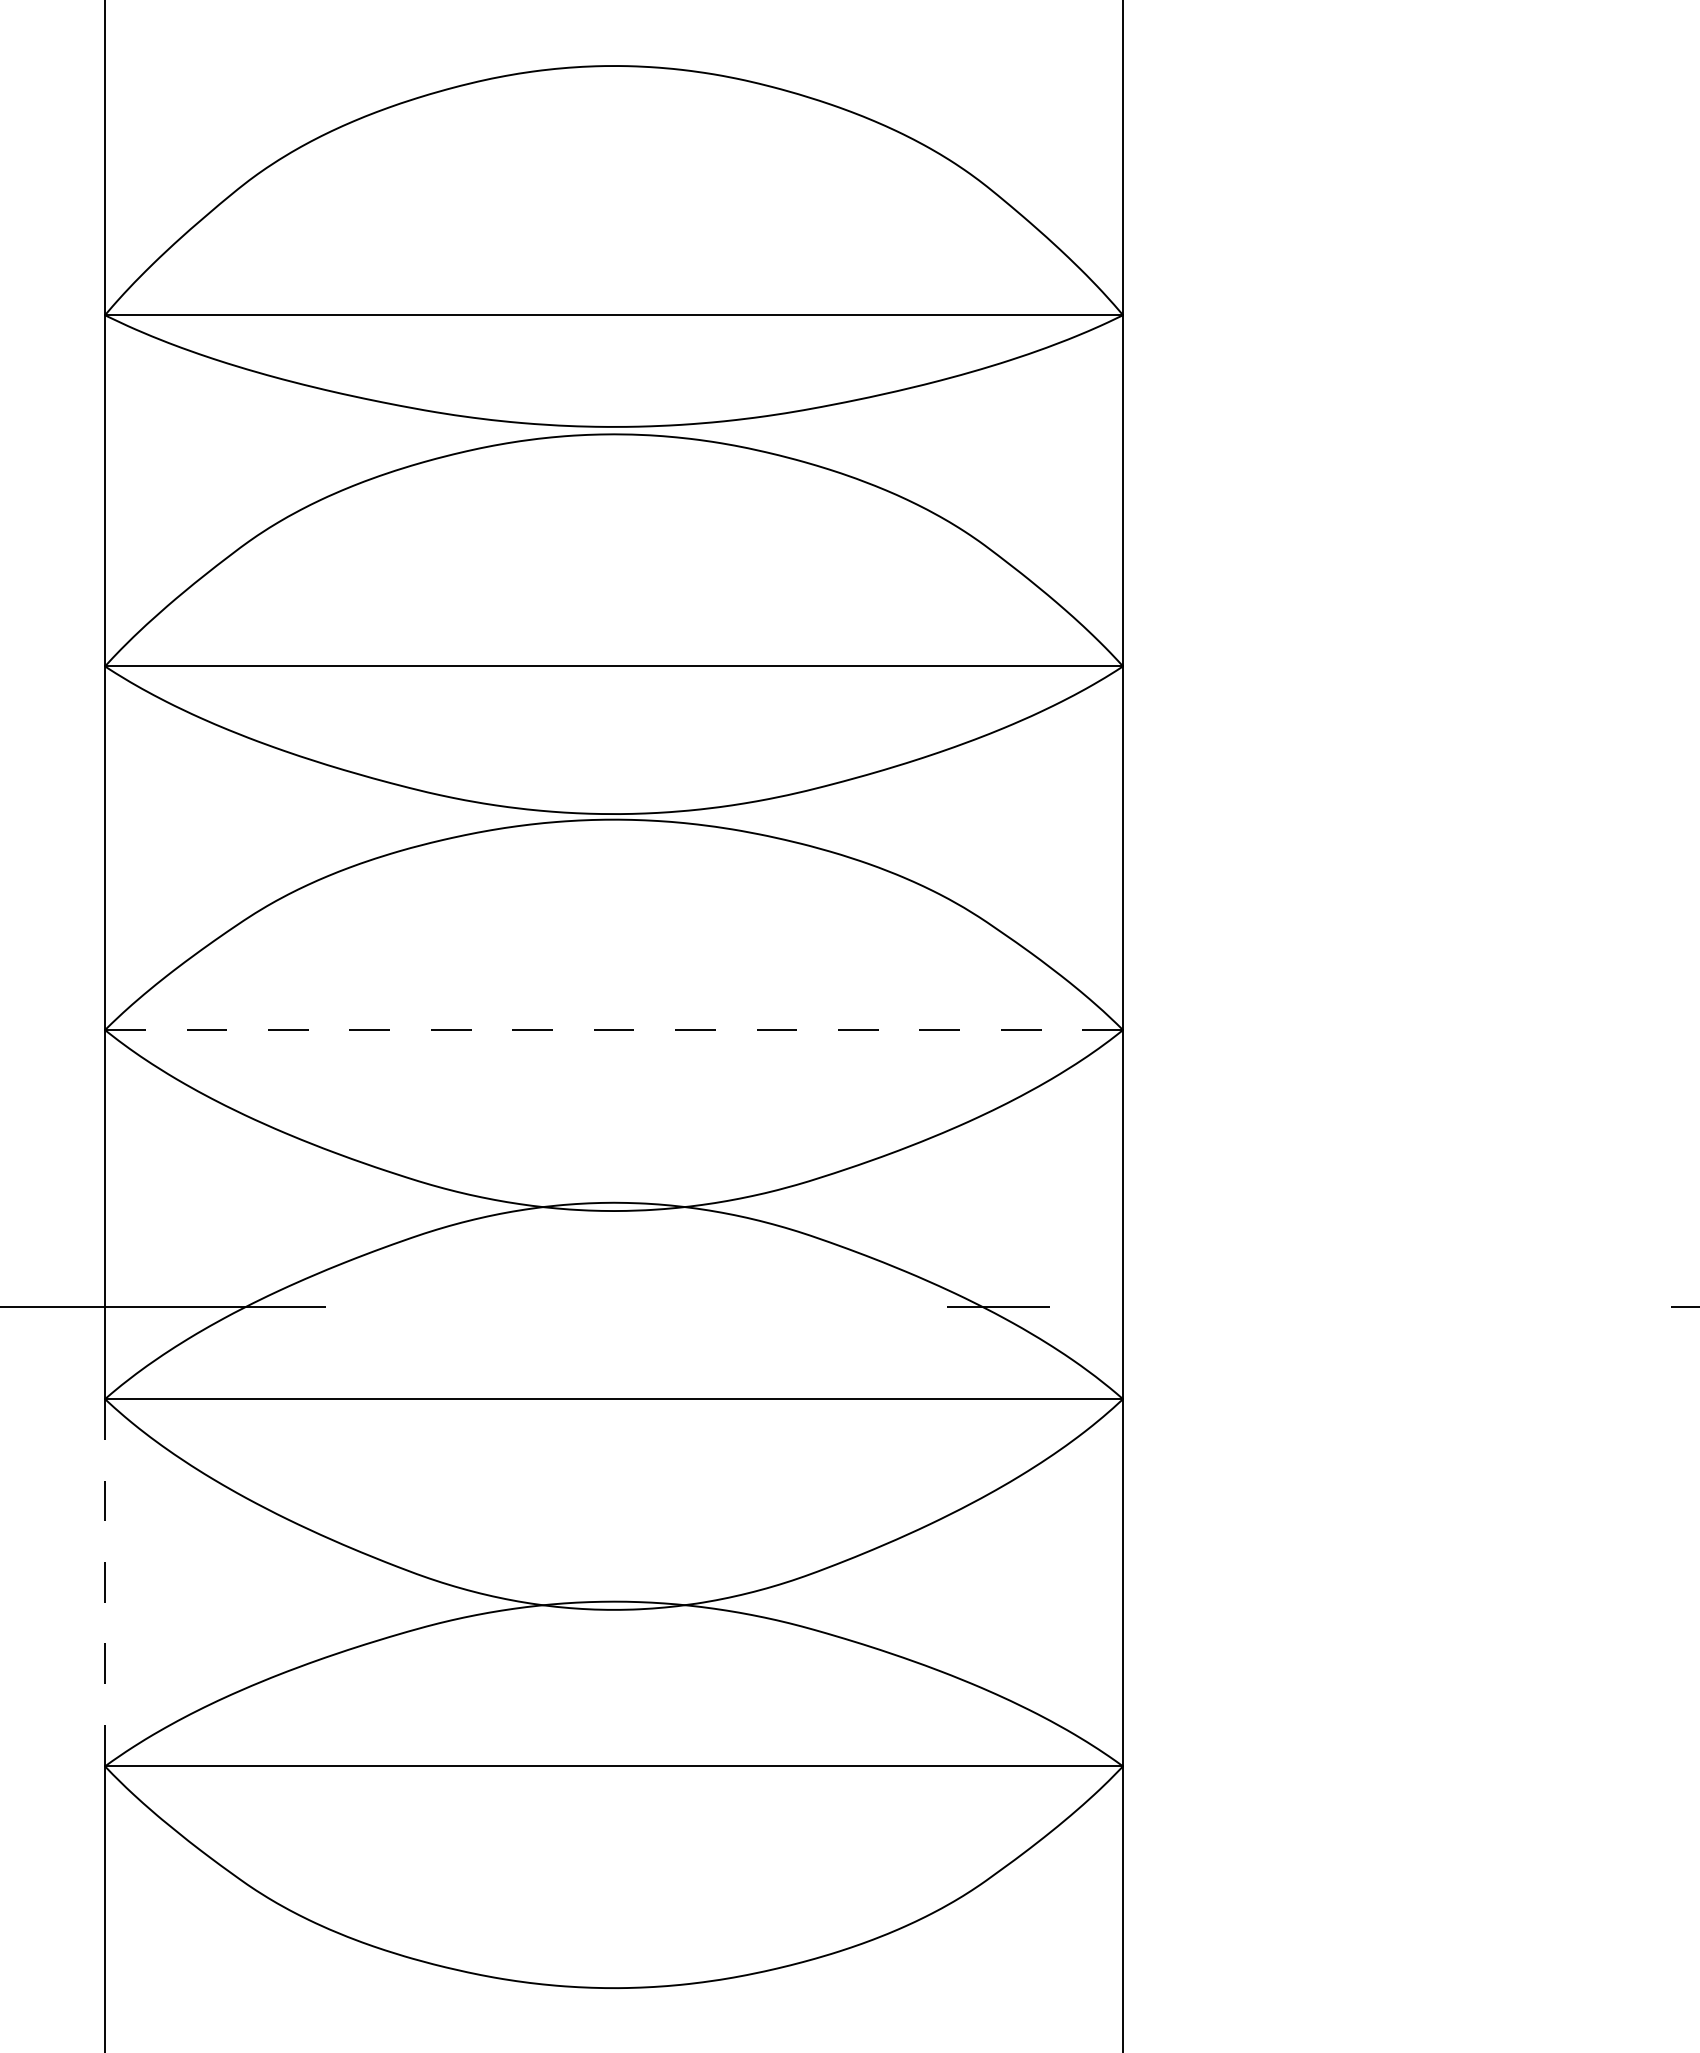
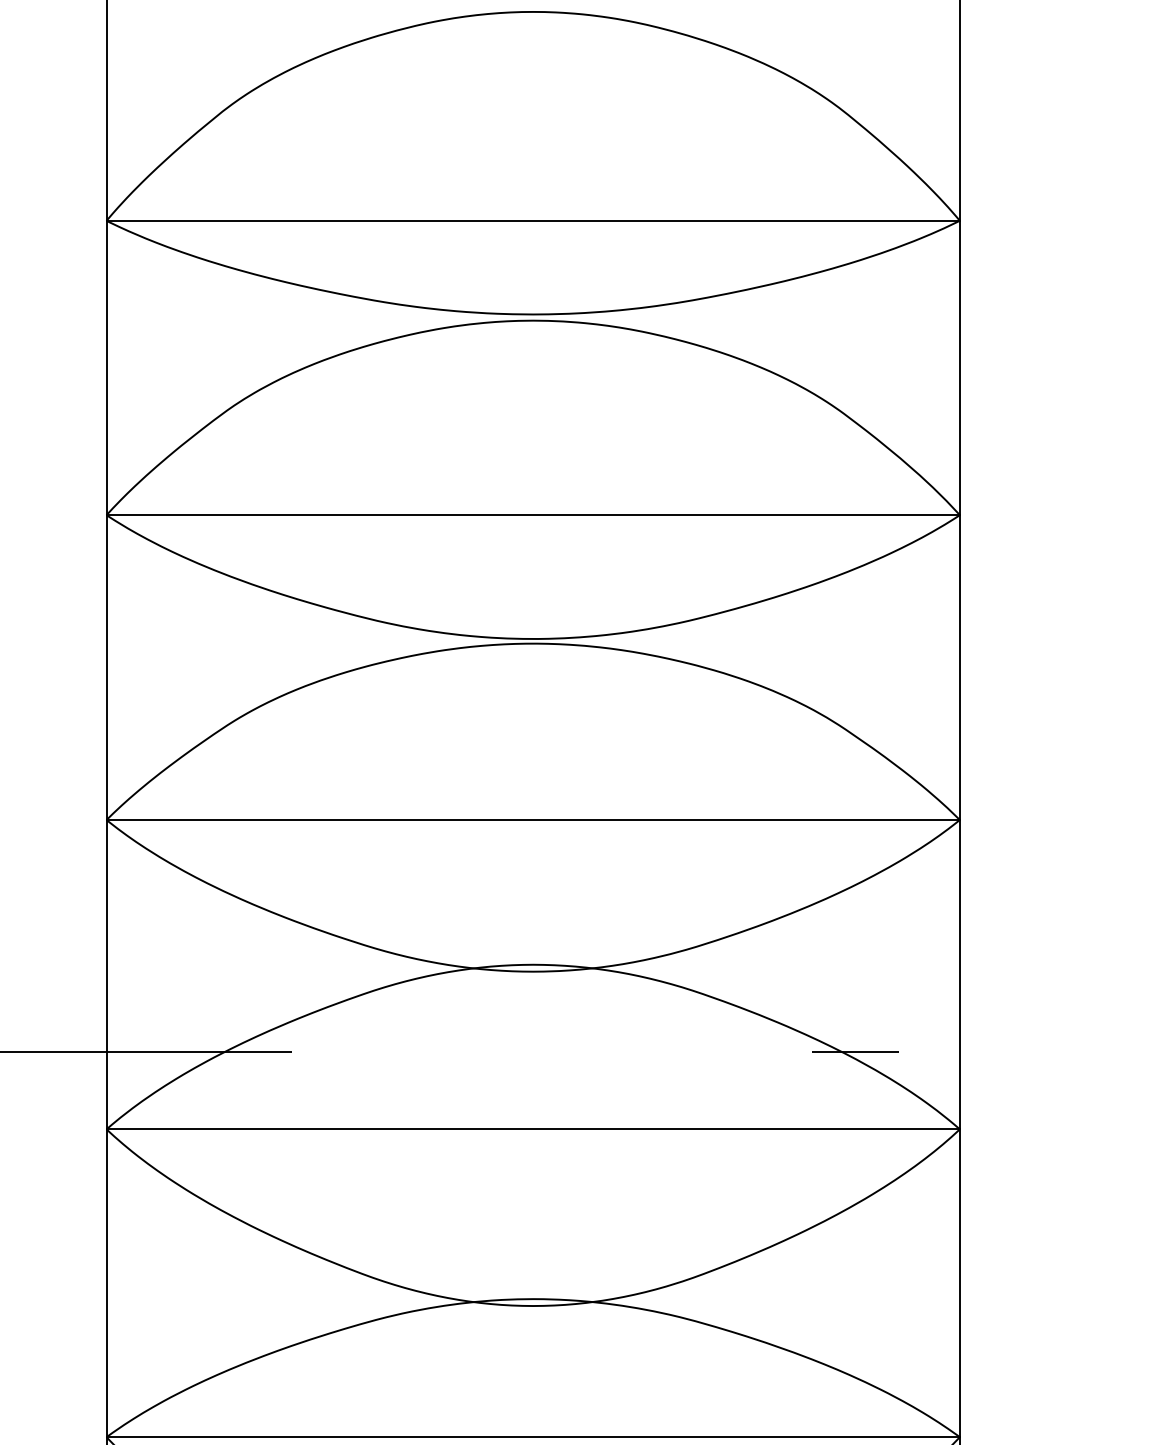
line: (613, 1030) -> (532, 820), dashed -> solid
line: (105, 1582) -> (106, 1283), dashed -> solid

